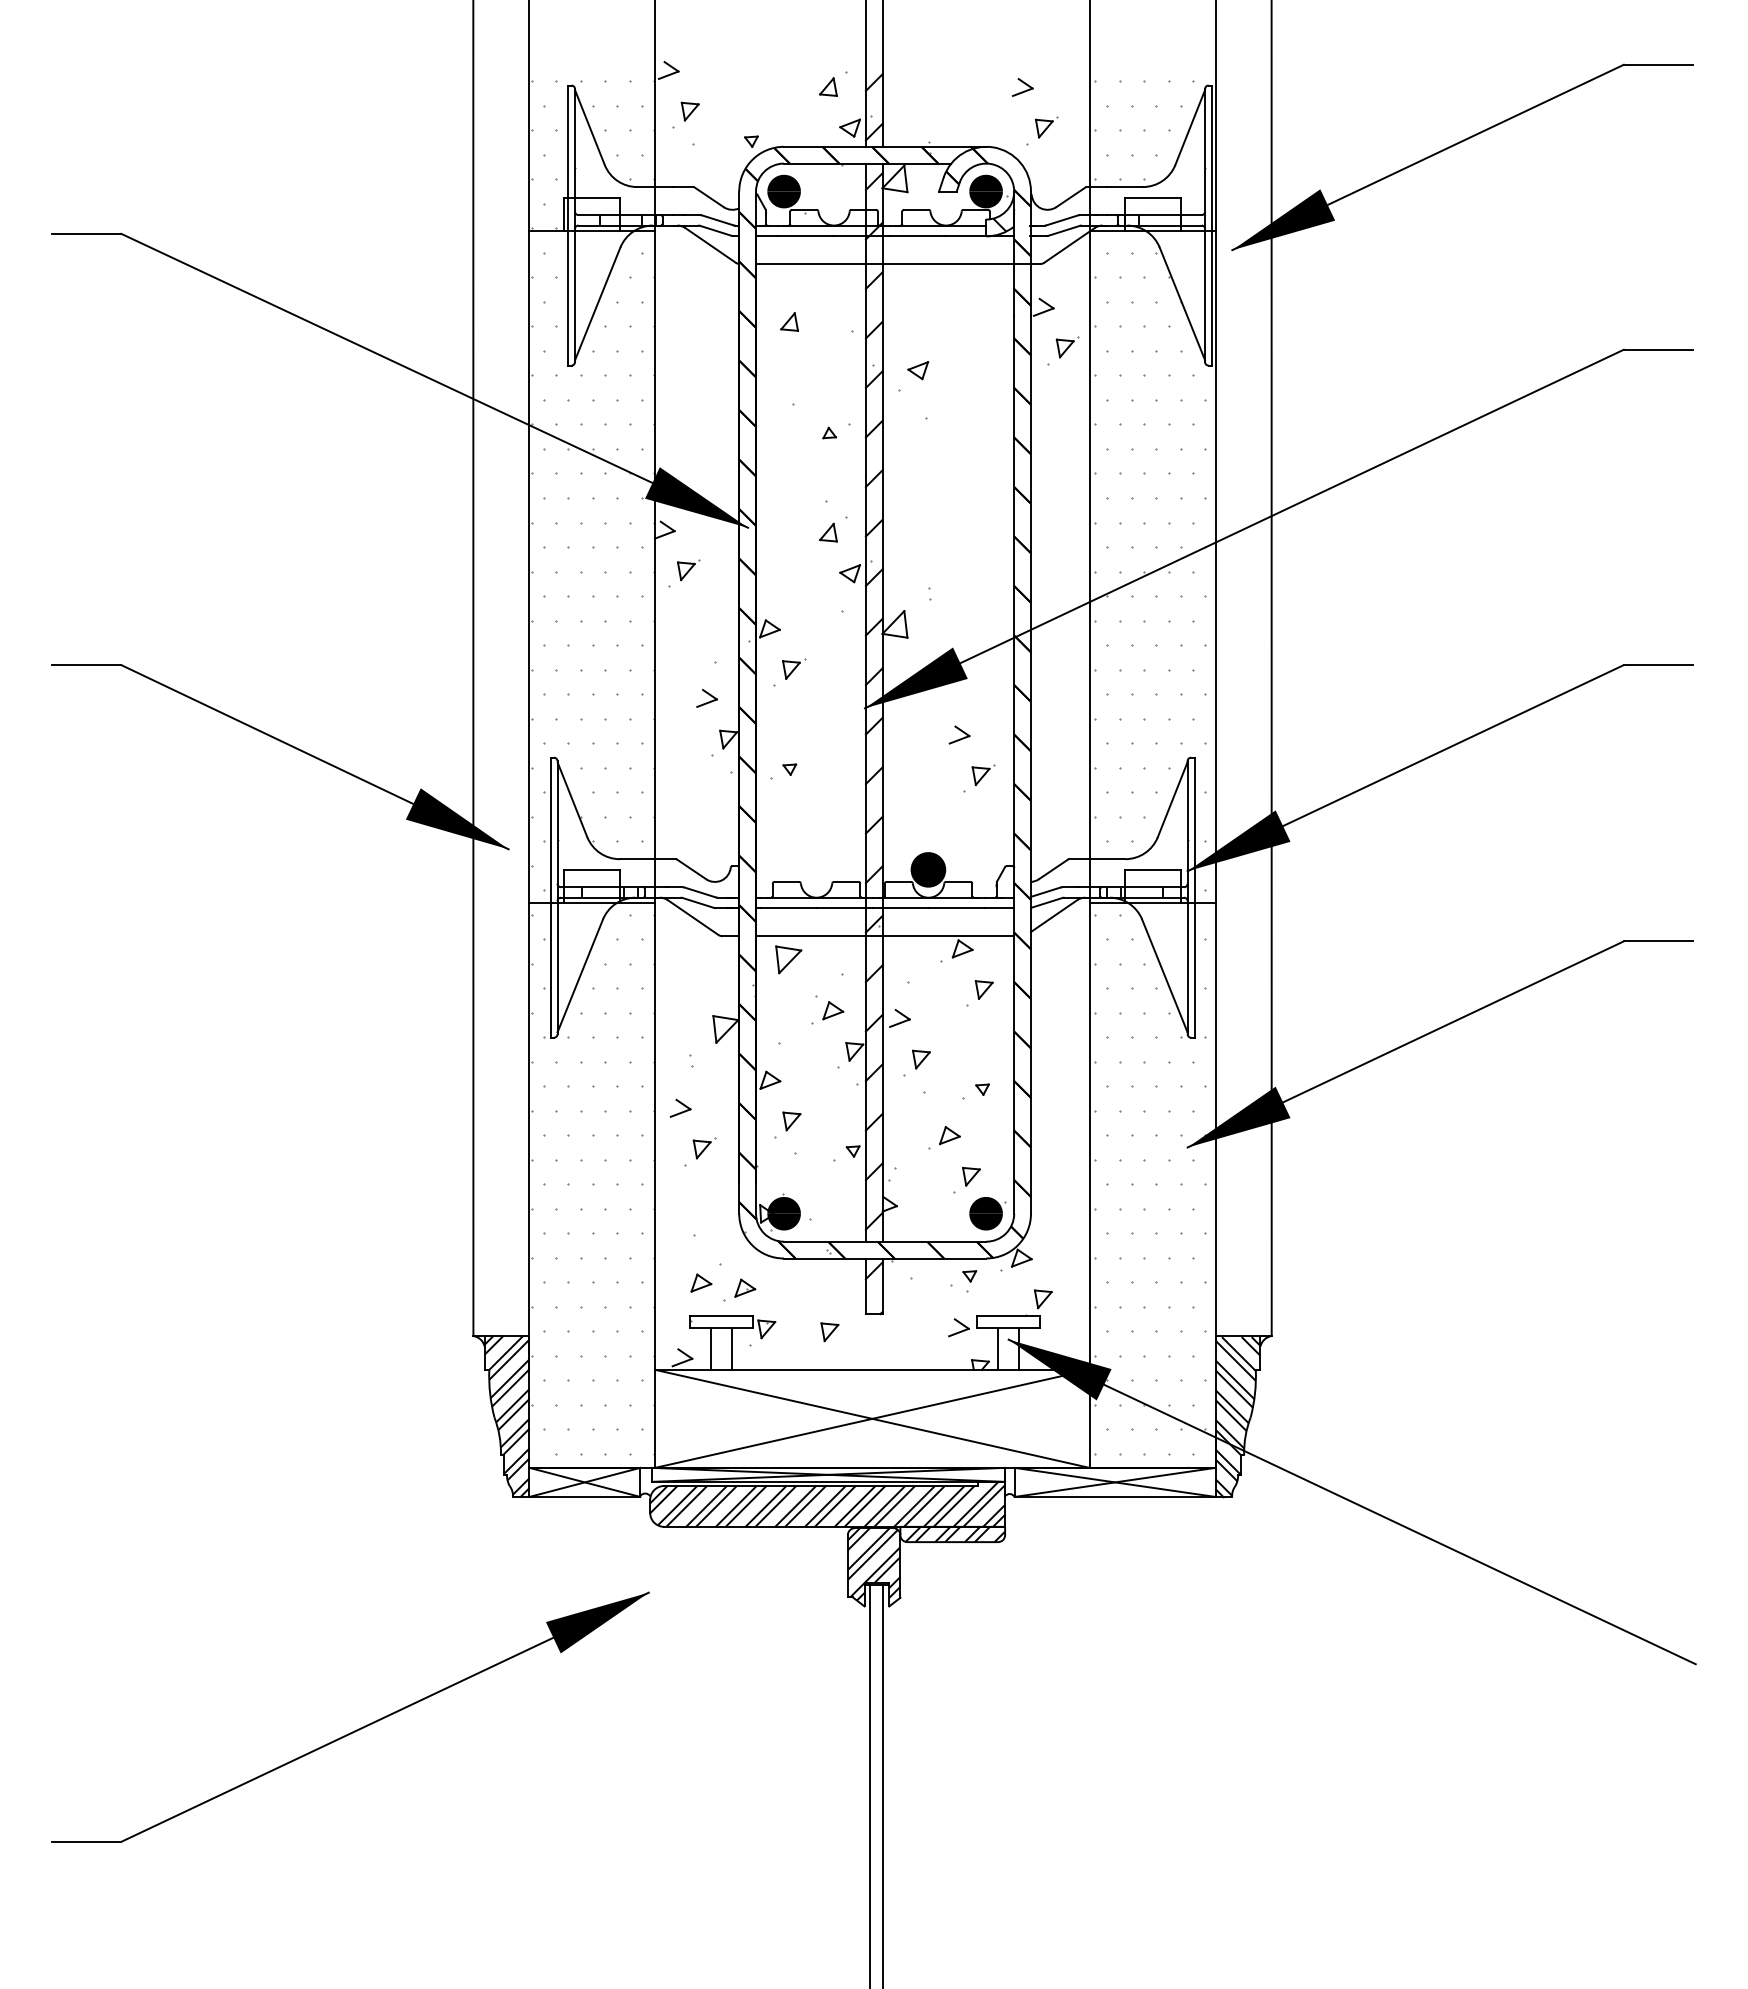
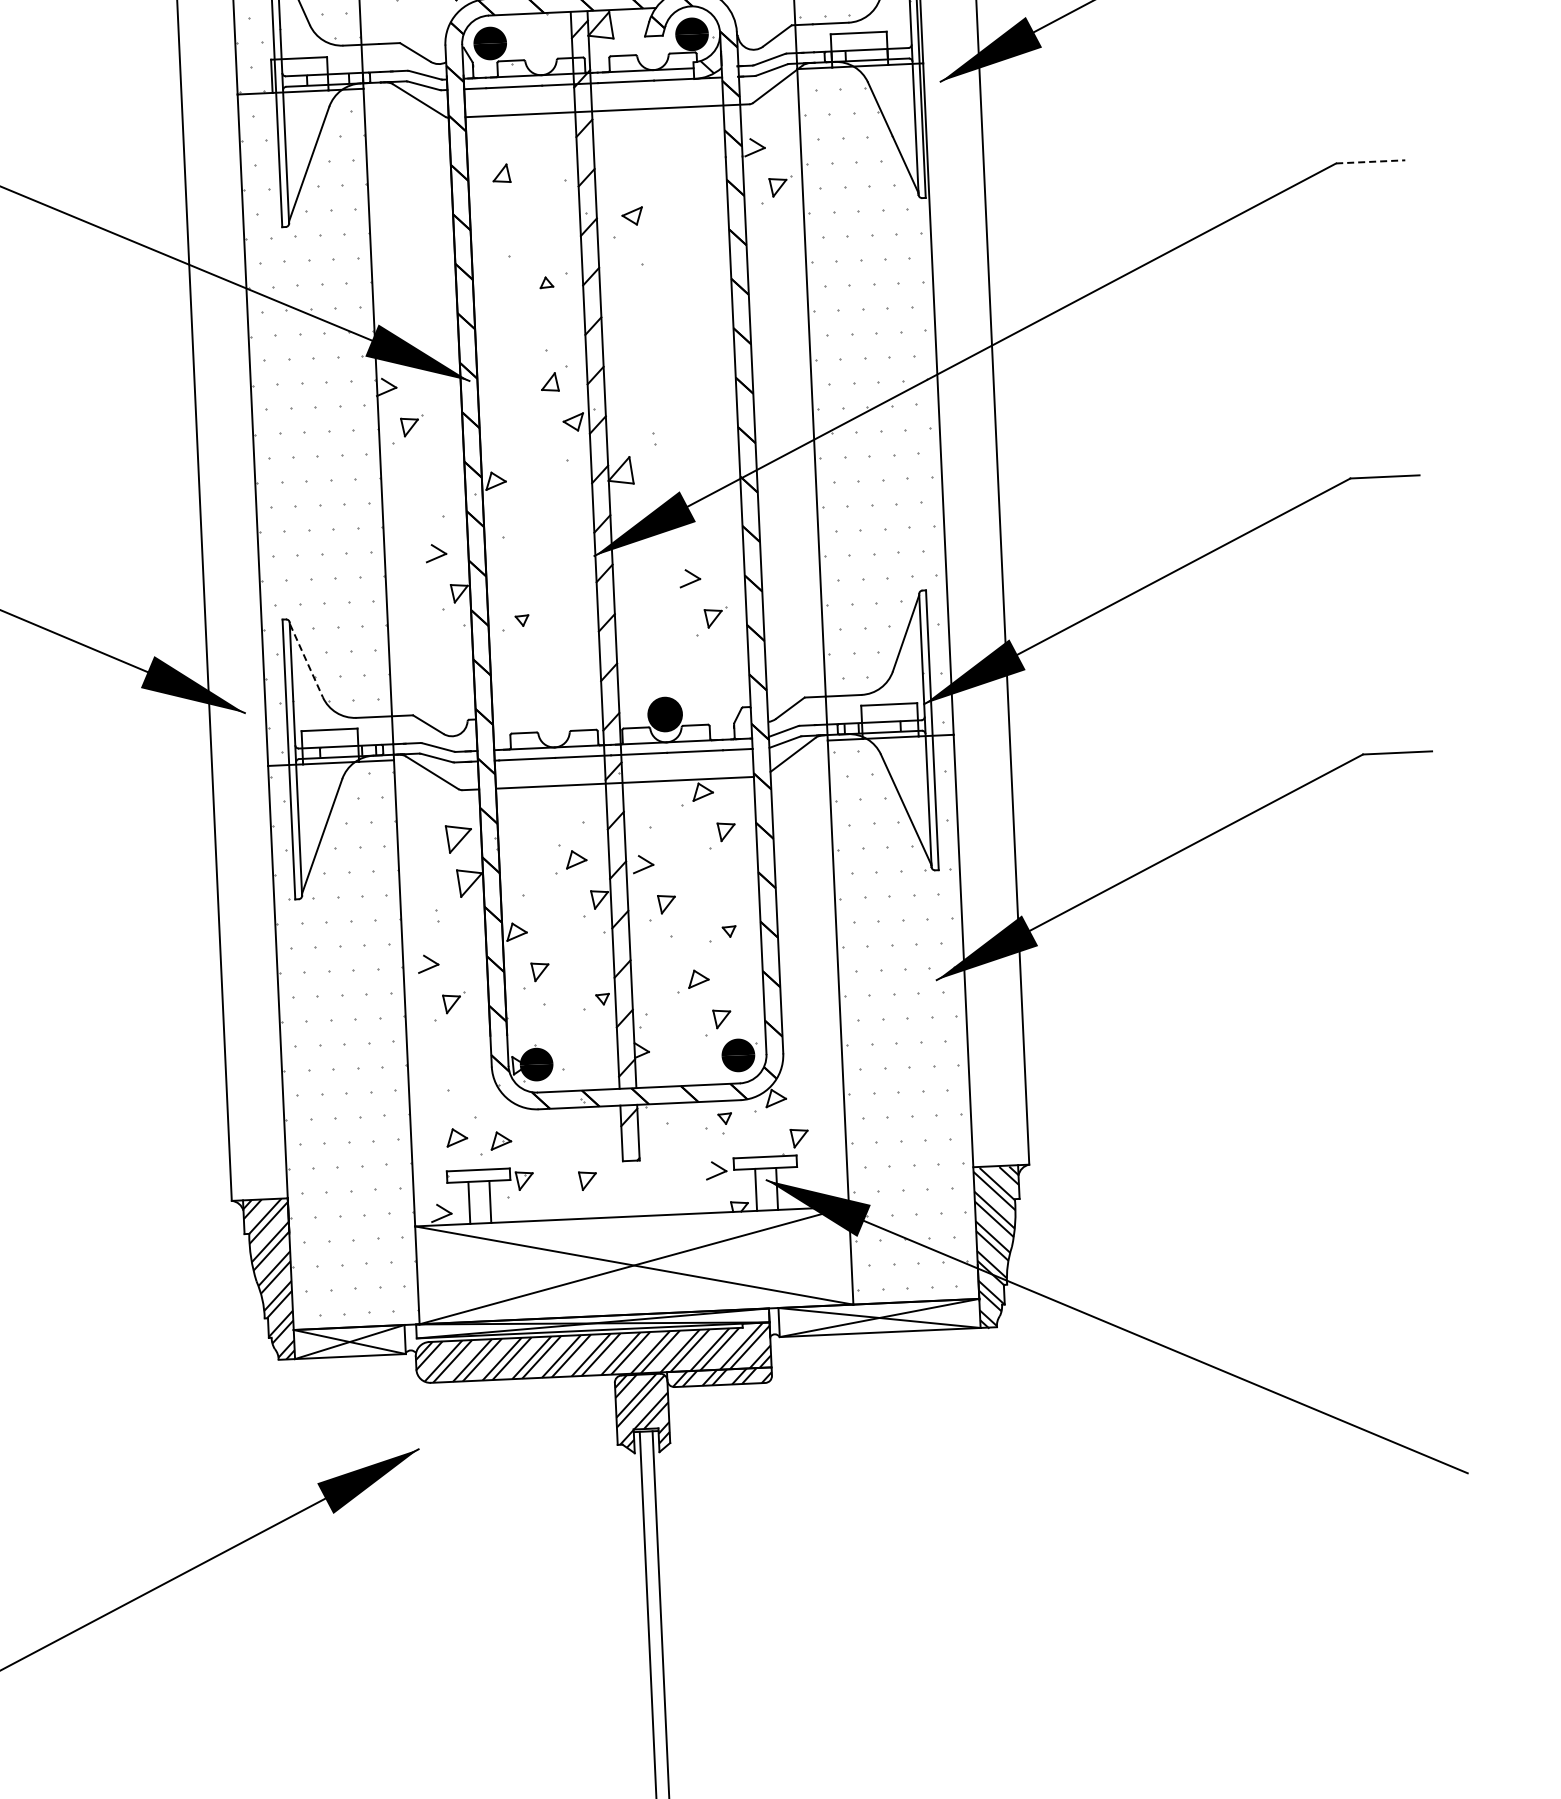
line: (1658, 349) -> (1370, 161), solid -> dashed
part: (794, 668) -> (522, 519), removed
line: (572, 800) -> (306, 661), solid -> dashed
part: (788, 959) -> (458, 838), moved

